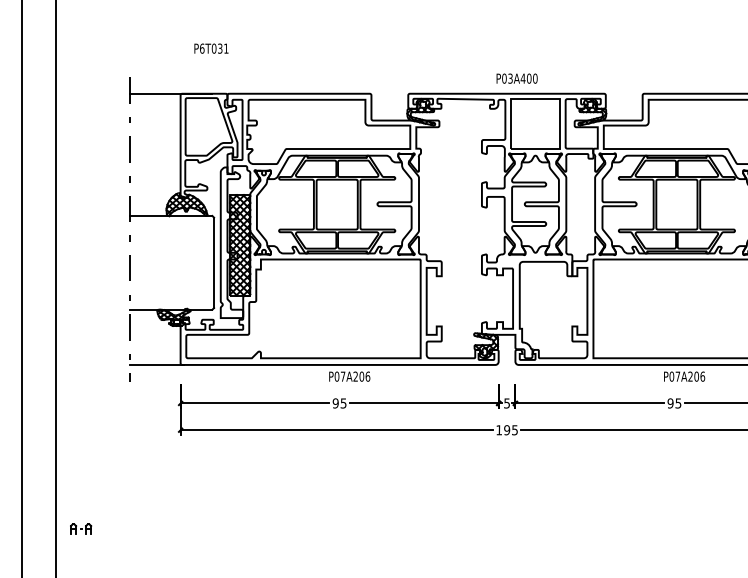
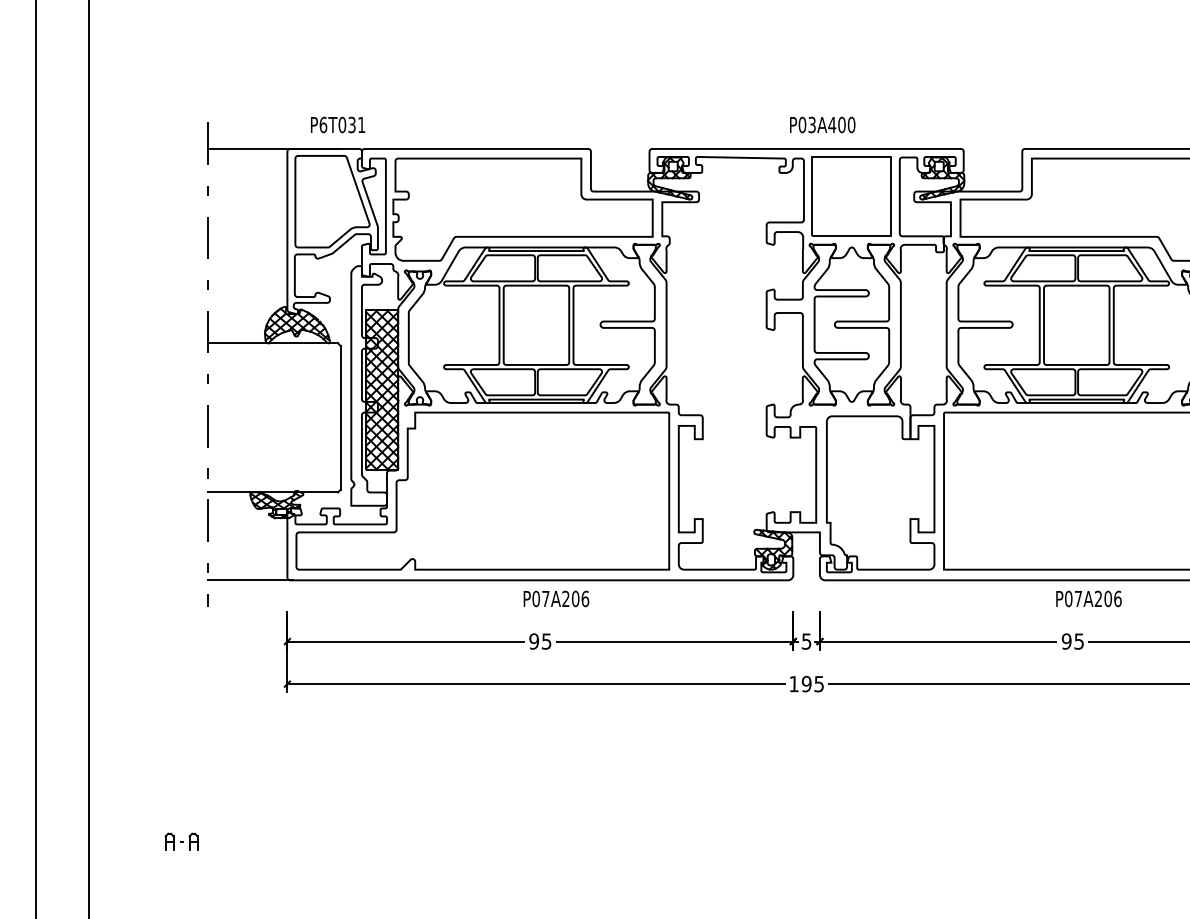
text: (211, 48) -> (338, 124), moved
part: (81, 528) -> (182, 840), moved

